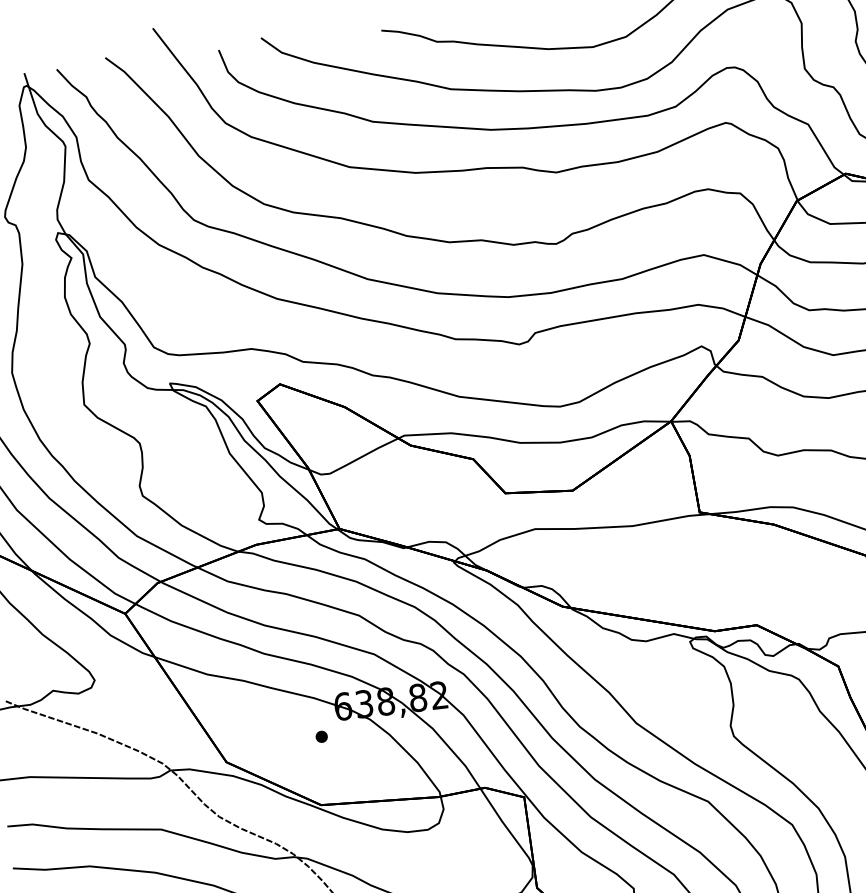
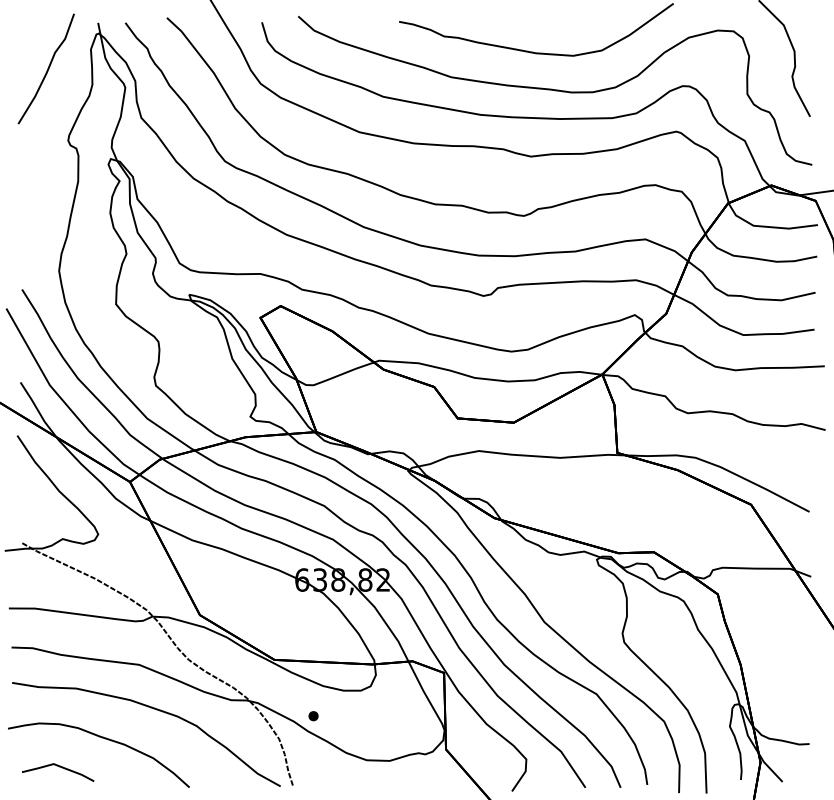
part: (321, 737) -> (313, 716), moved

